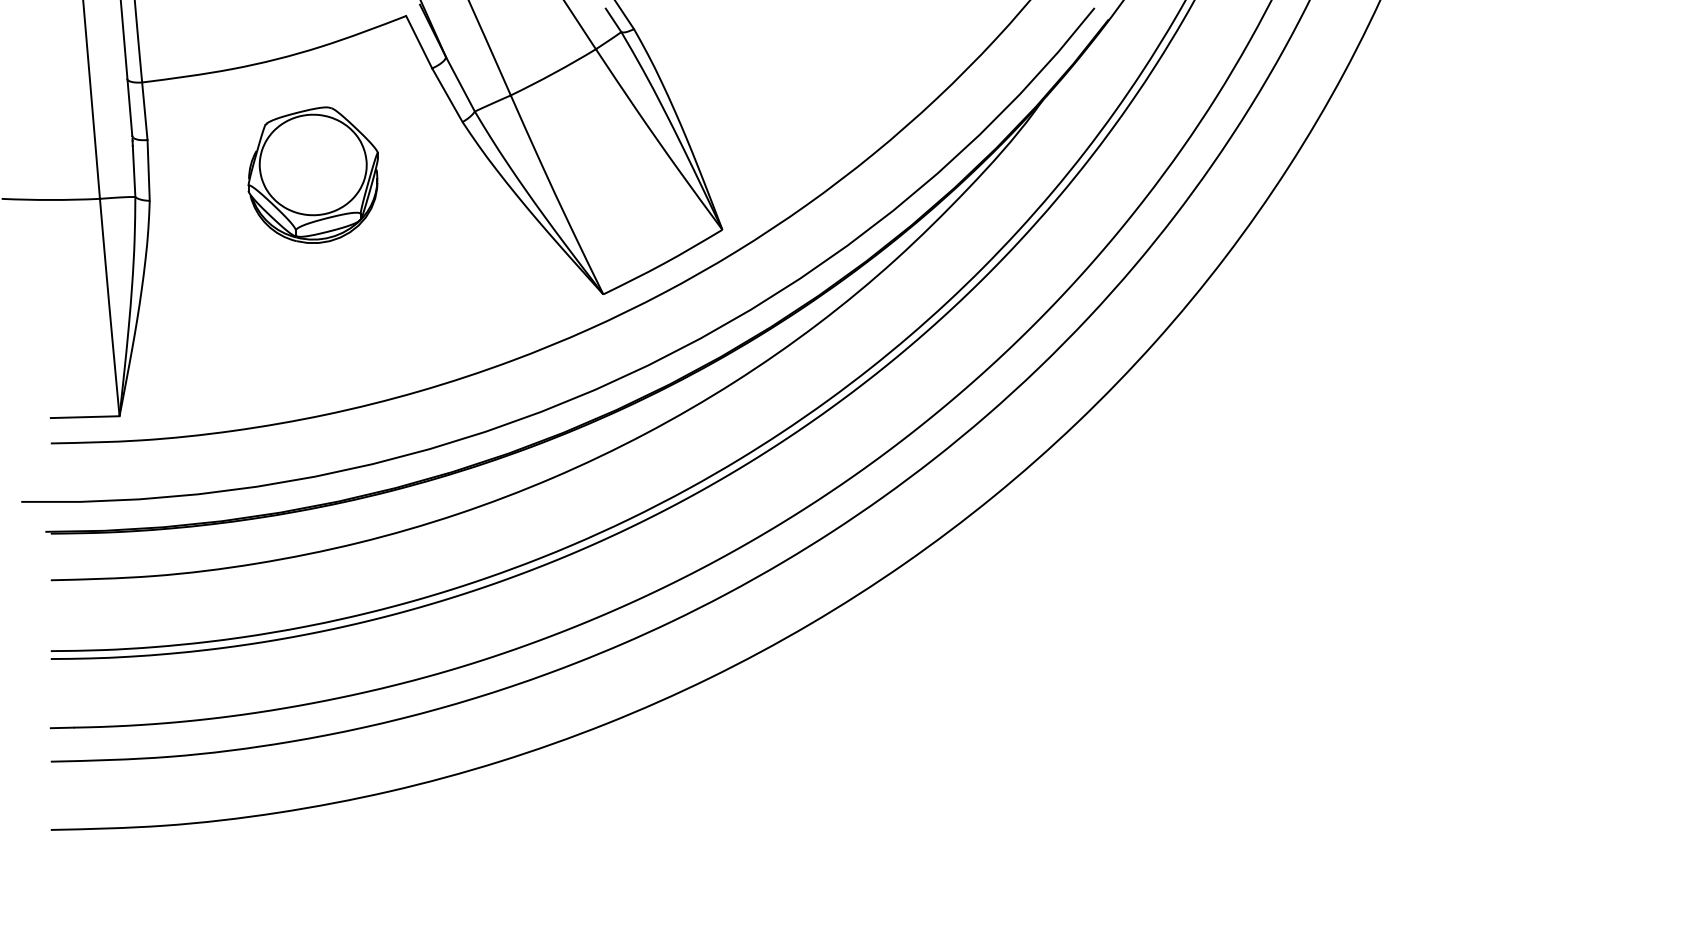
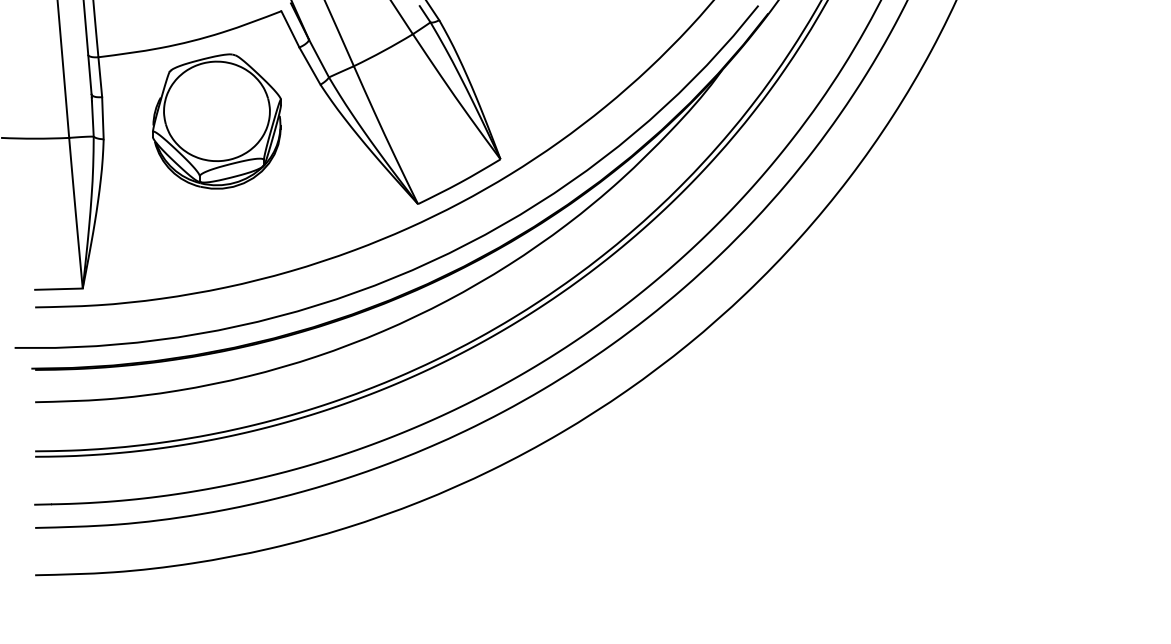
part: (312, 175) -> (216, 121), size x1.43

